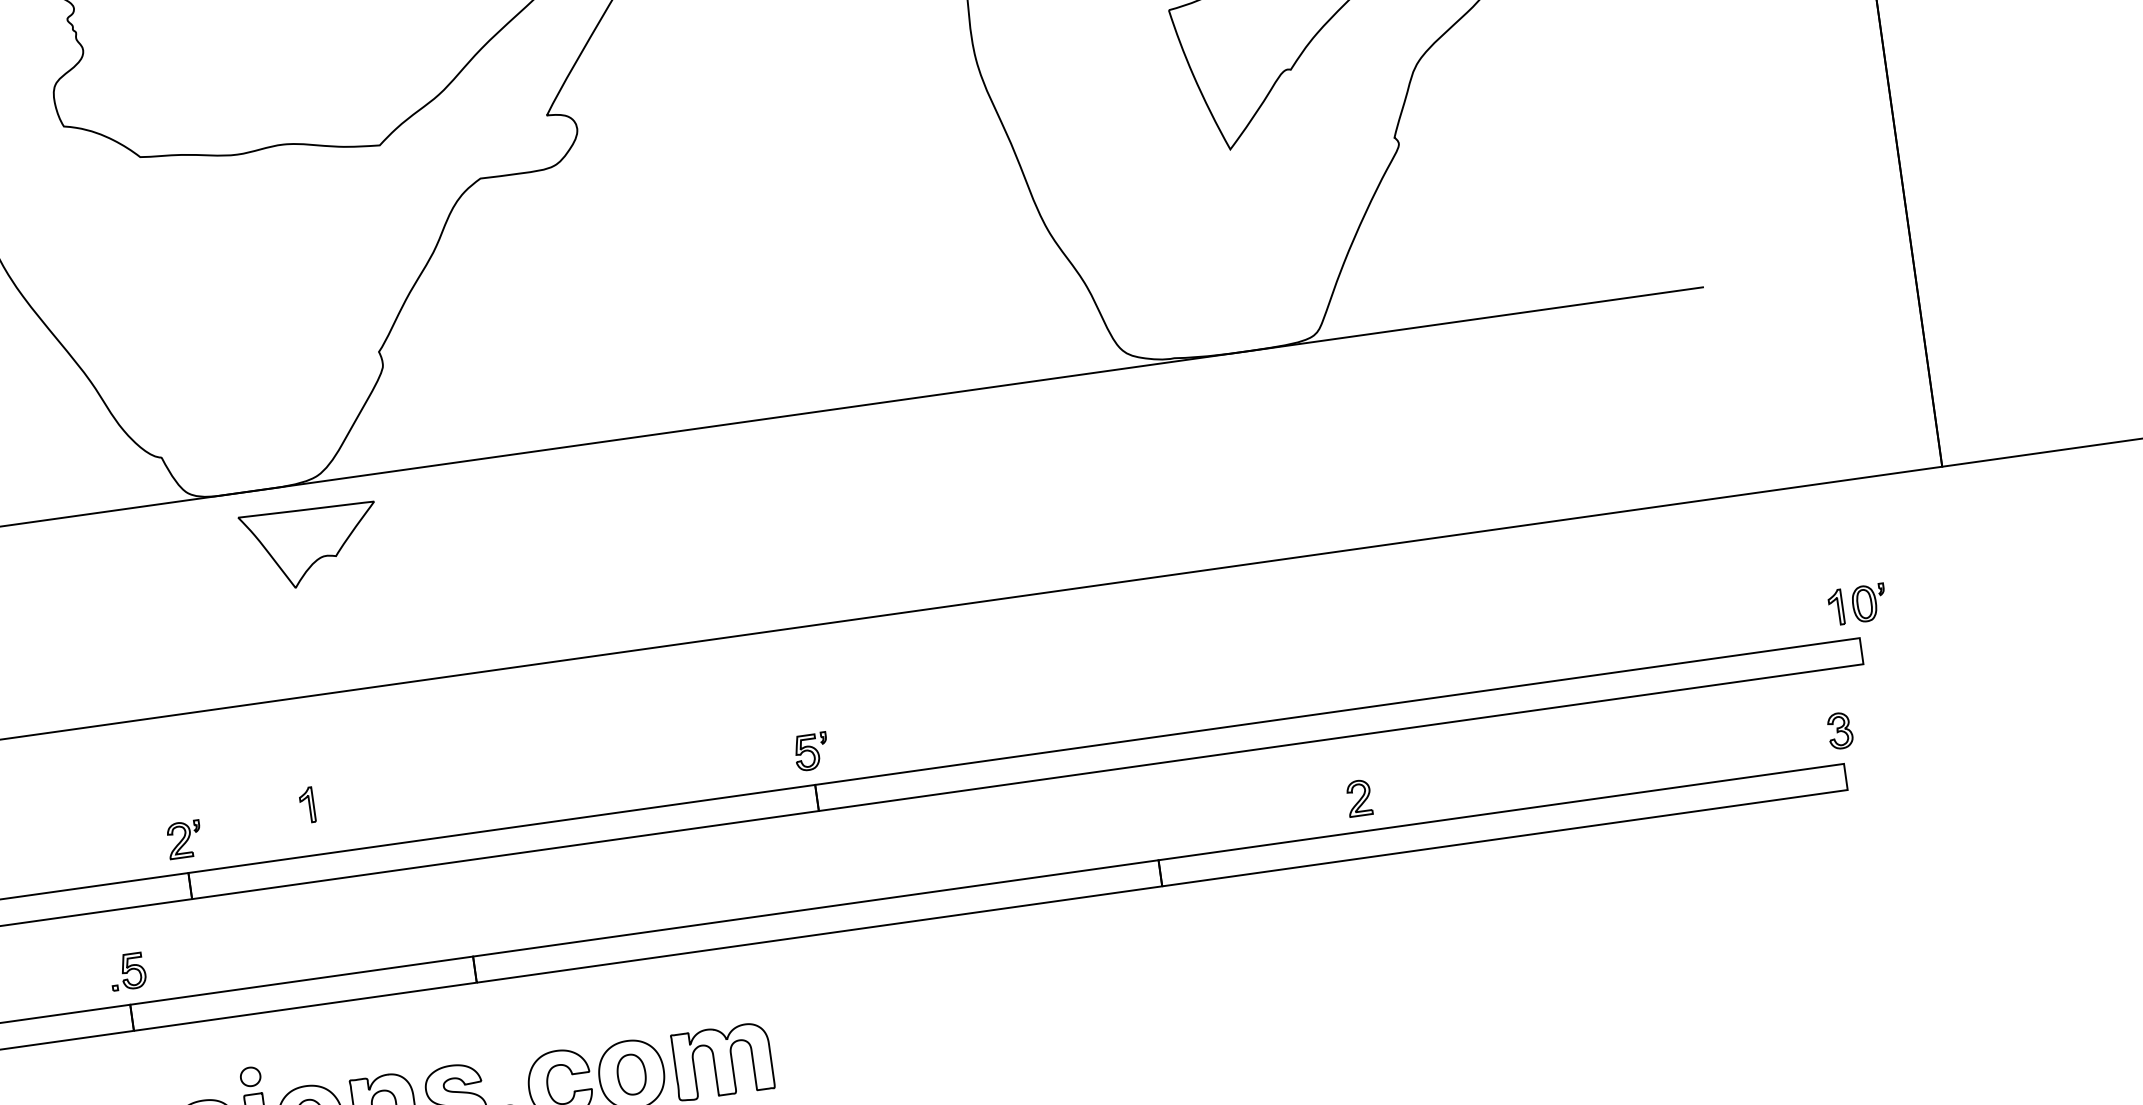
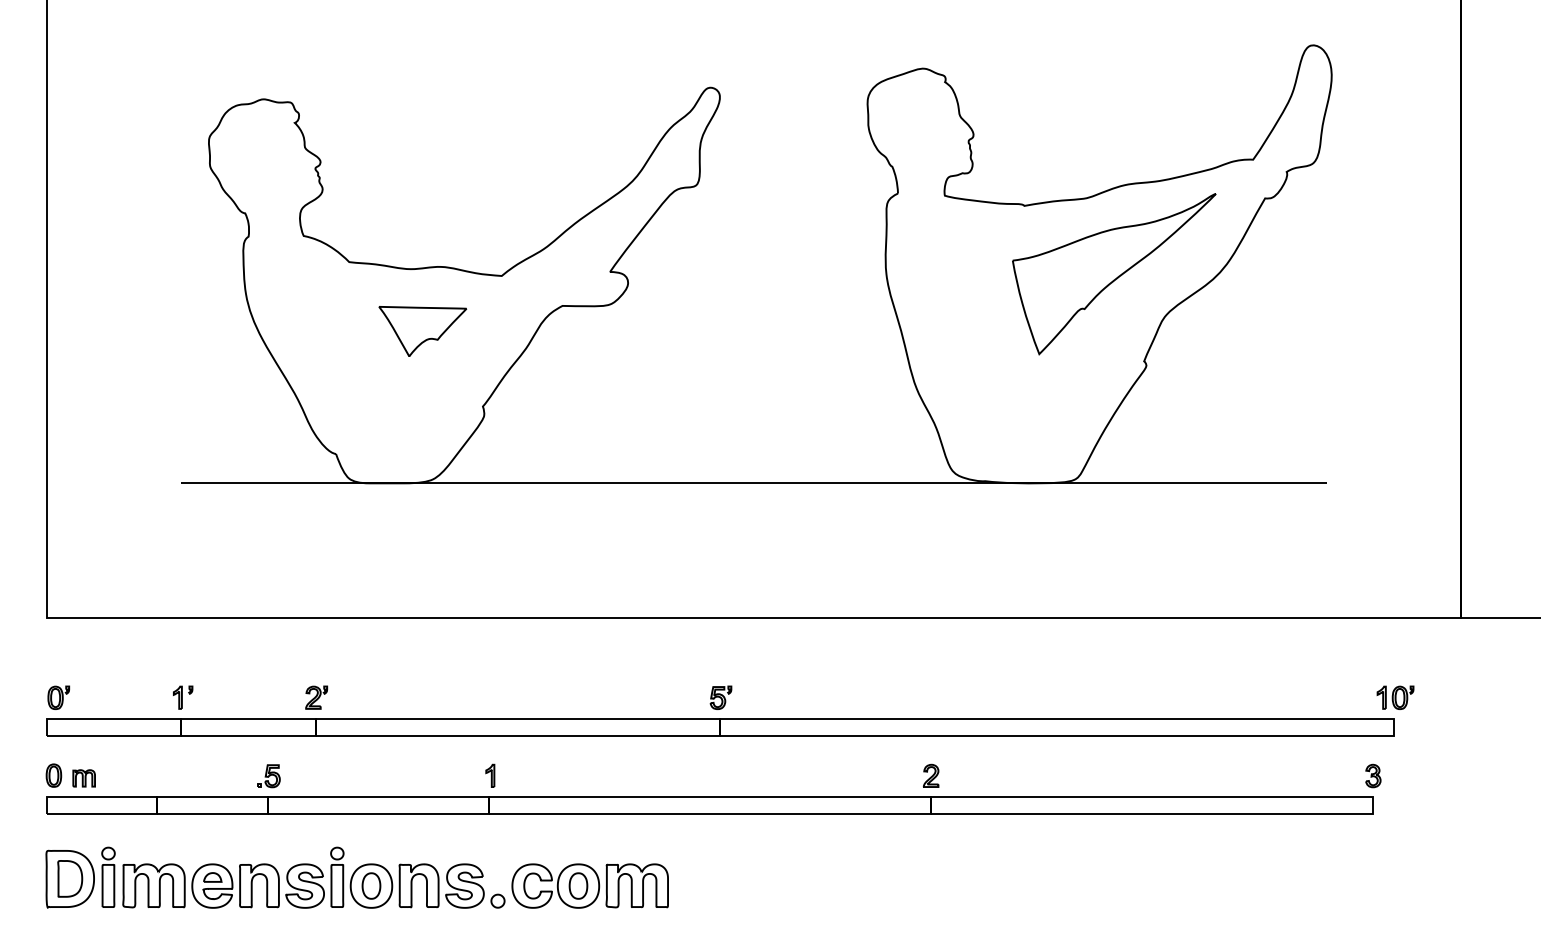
part: (310, 546) -> (422, 331), moved
part: (1359, 797) -> (931, 775), moved
part: (307, 804) -> (490, 775), moved

